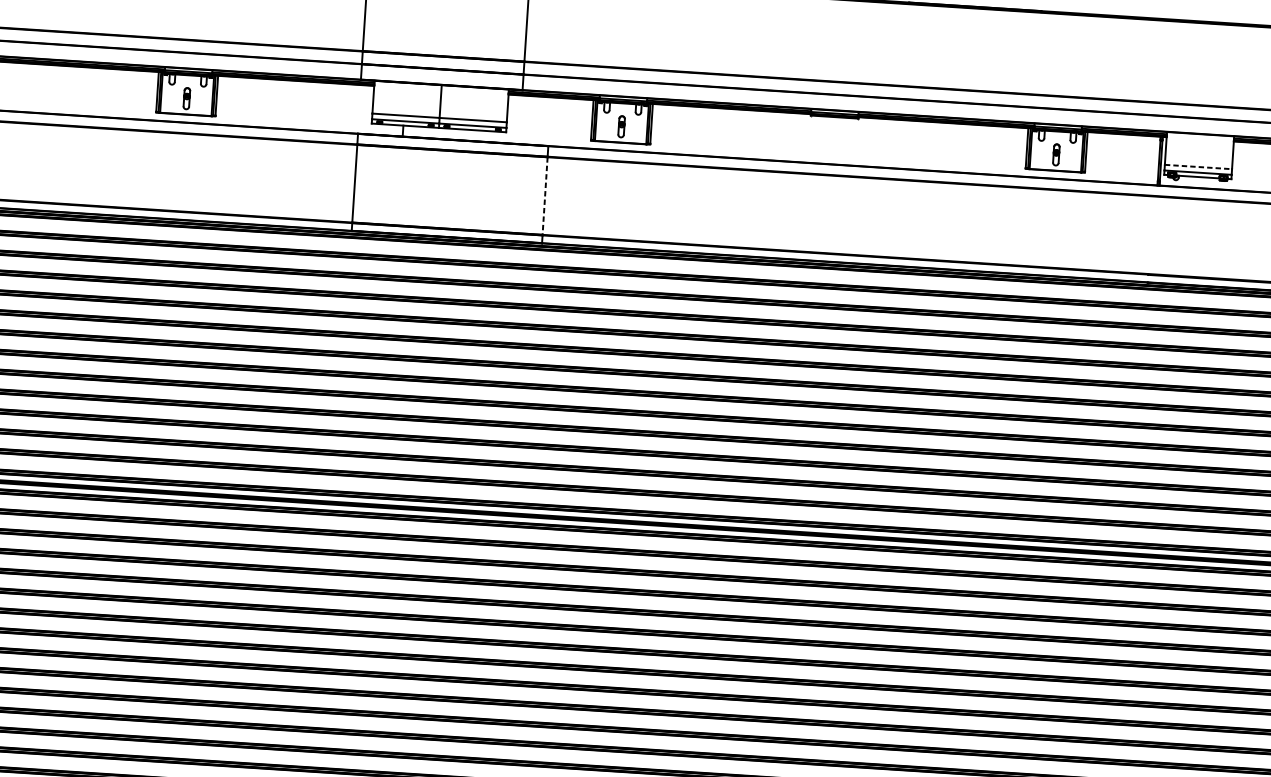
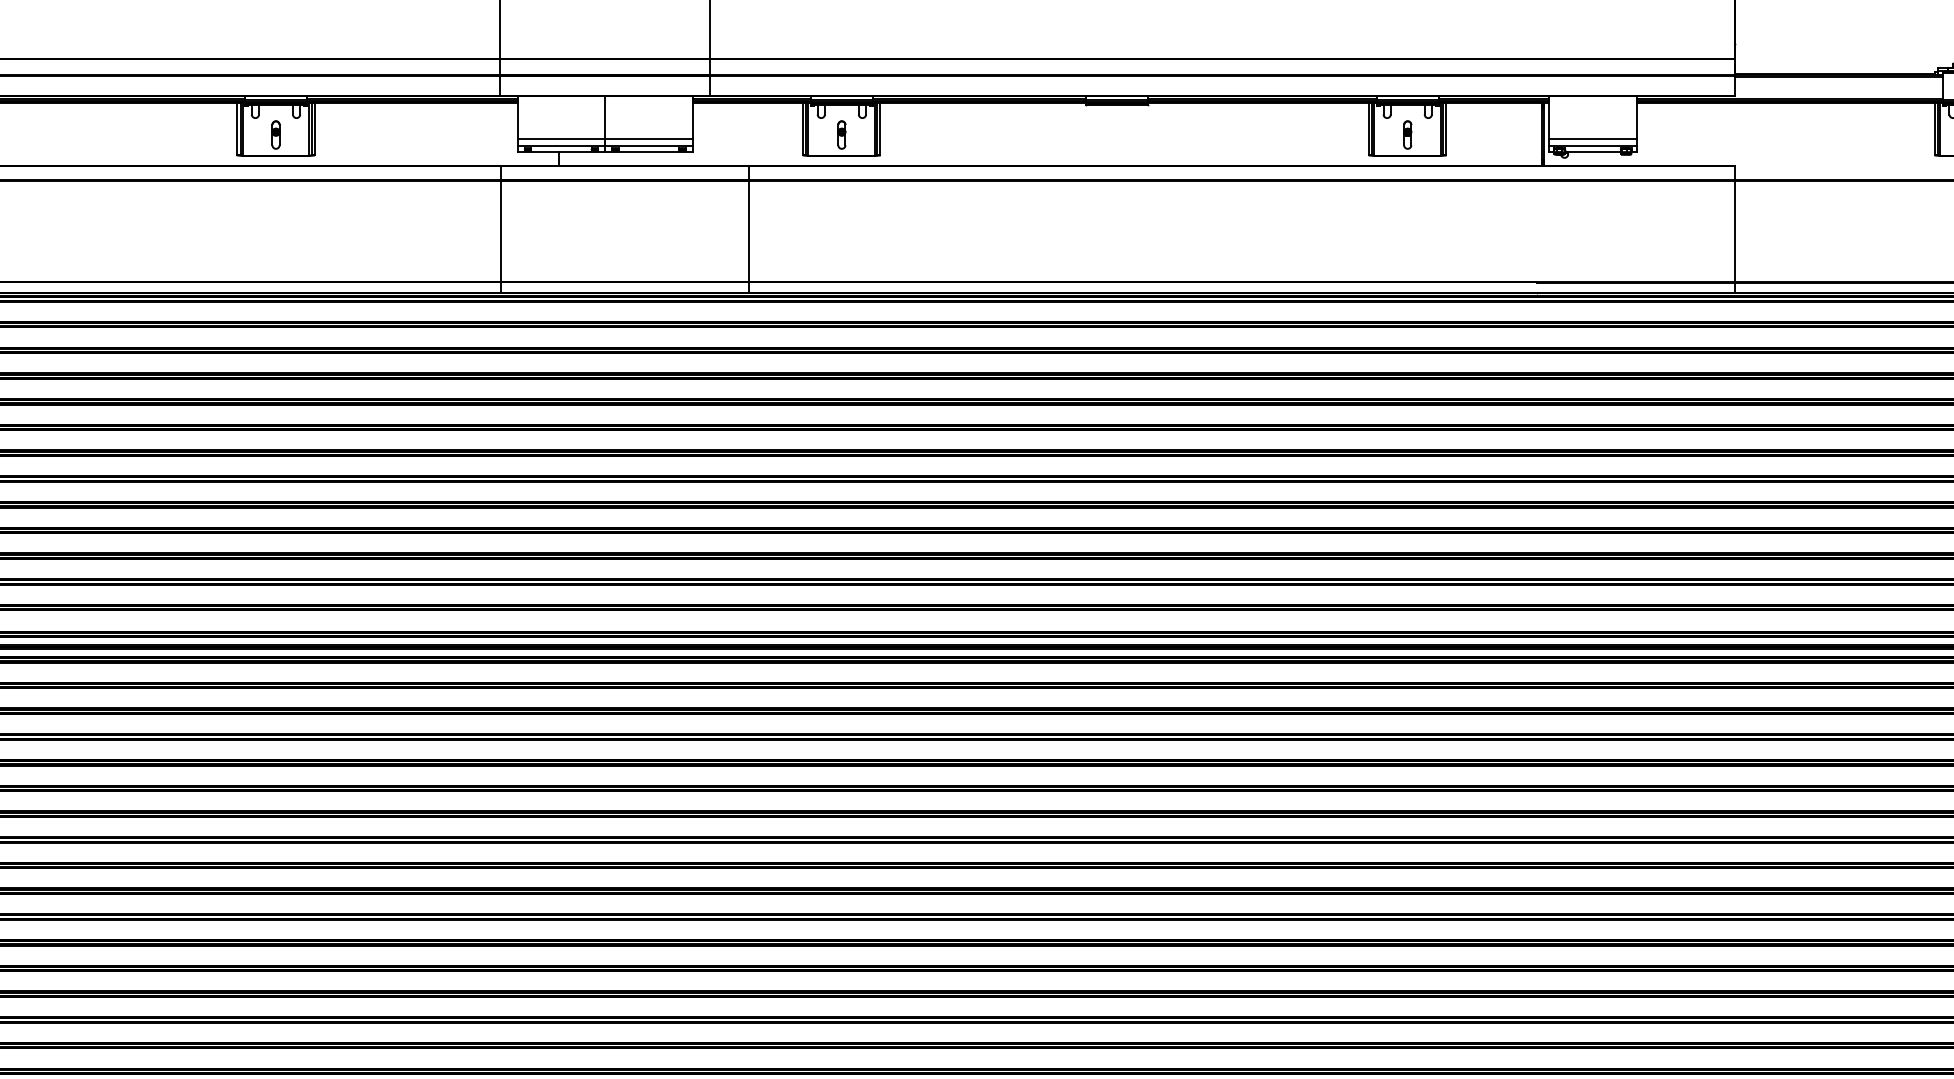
line: (1198, 166) -> (1592, 138), dashed -> solid
line: (545, 196) -> (748, 231), dashed -> solid

